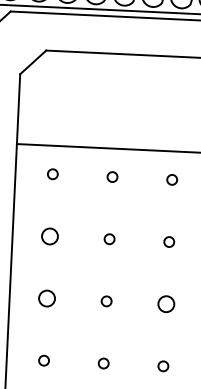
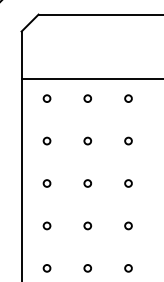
circle: (49, 235) -> (46, 140), size x0.62
circle: (46, 298) -> (46, 183), size x0.62
circle: (166, 304) -> (128, 183), size x0.62

